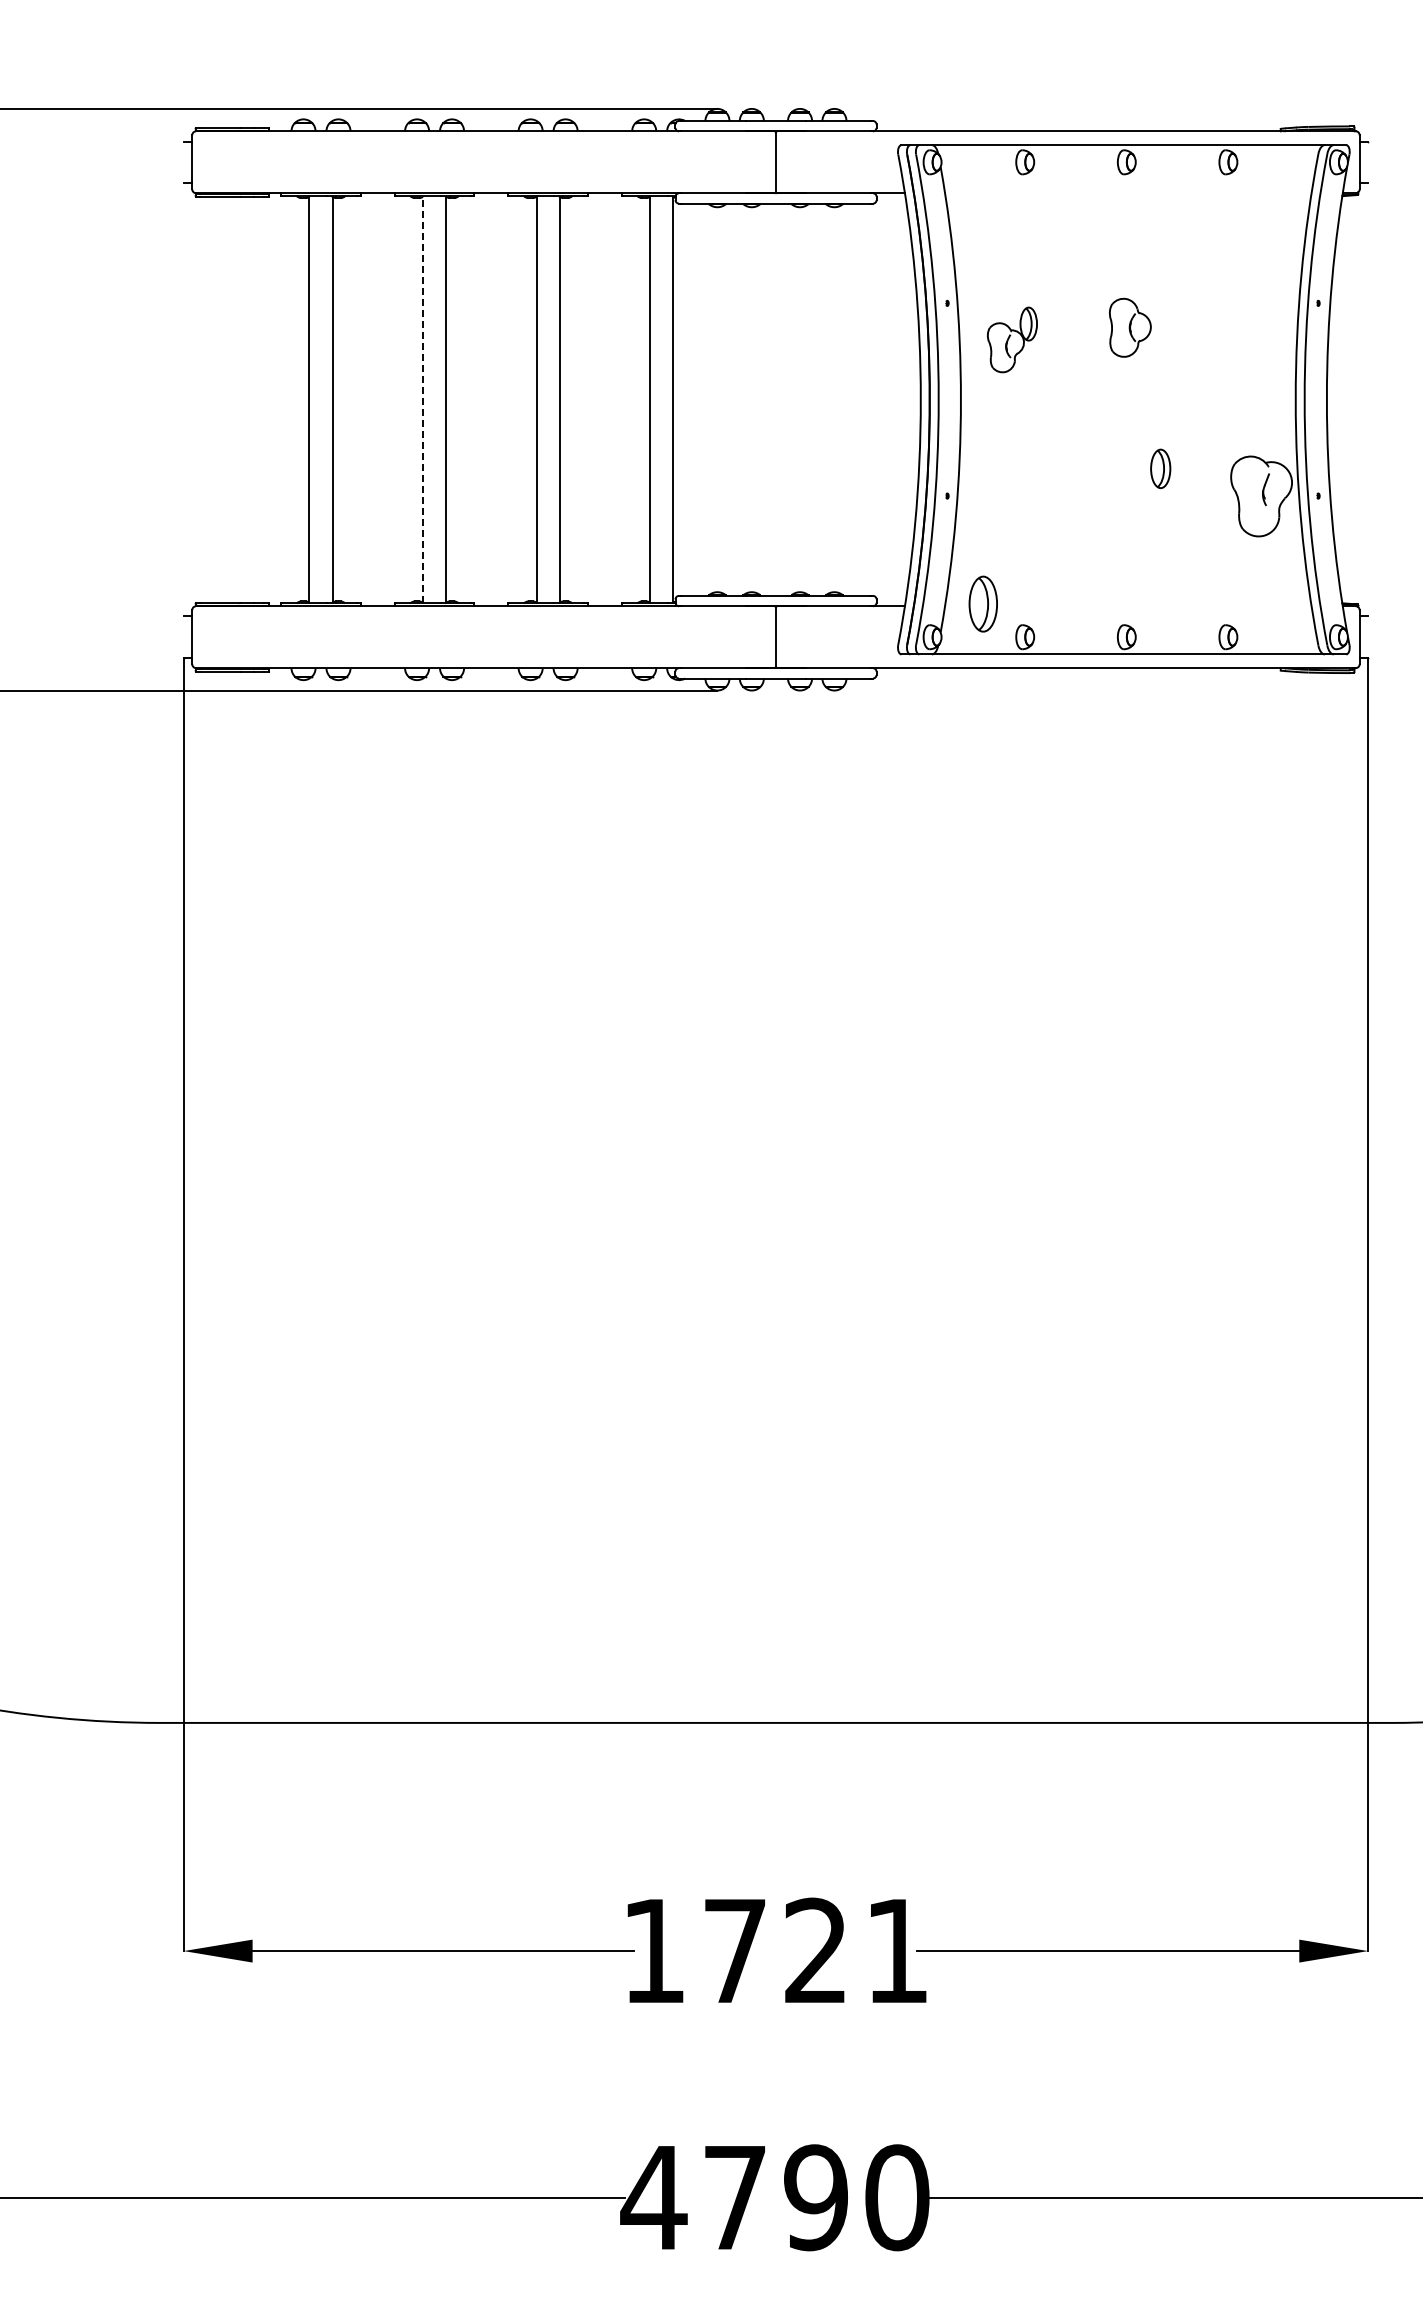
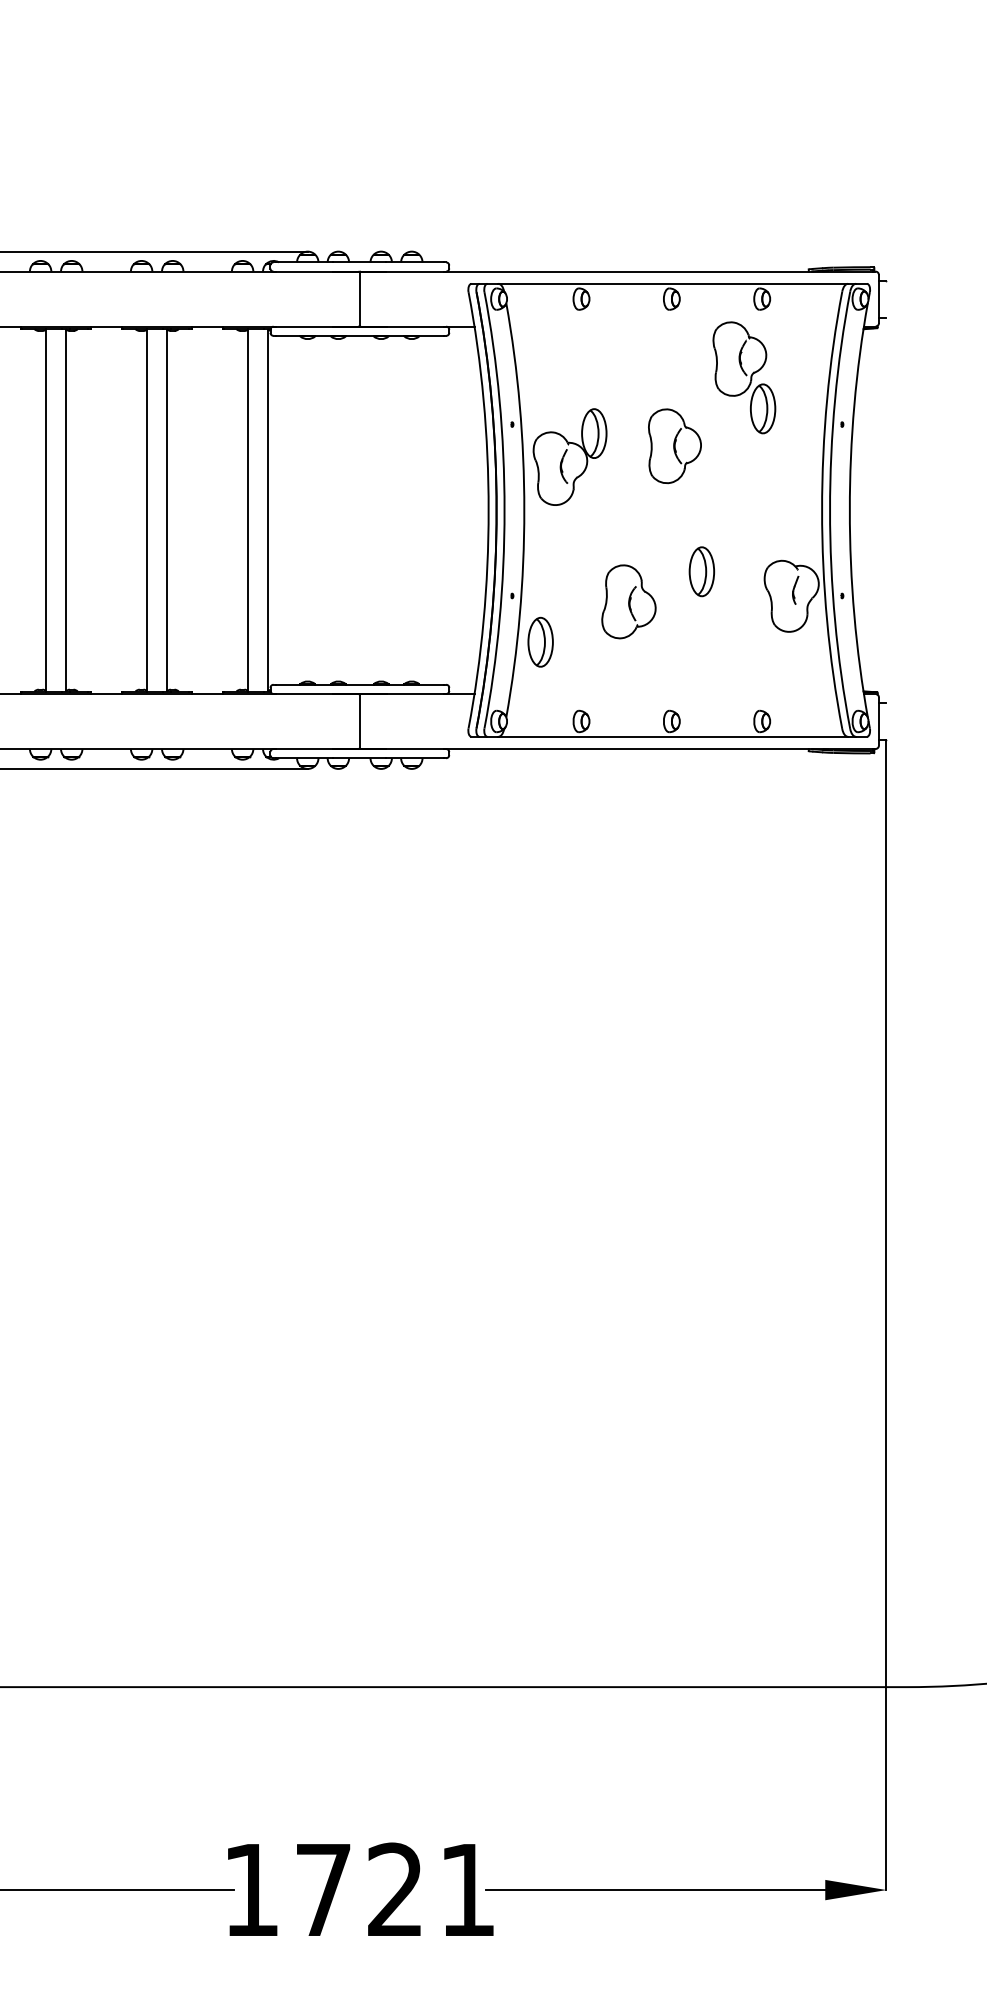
part: (1207, 250) -> (743, 377), added
part: (1130, 327) -> (675, 446), size x1.43
part: (1012, 339) -> (570, 456), size x1.67
line: (422, 399) -> (45, 510), dashed -> solid
part: (1160, 468) -> (701, 571), size x1.43
part: (1078, 502) -> (628, 601), added
part: (982, 603) -> (539, 641), moved

